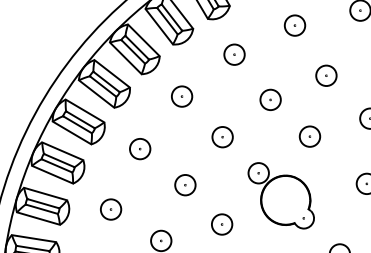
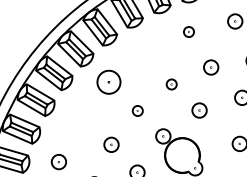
part: (294, 25) -> (188, 31), size x0.7
part: (234, 54) -> (146, 52), removed
part: (182, 96) -> (109, 82), size x1.6
part: (270, 99) -> (171, 84), size x0.7
part: (222, 137) -> (137, 111), size x0.7
part: (140, 149) -> (79, 119), removed

